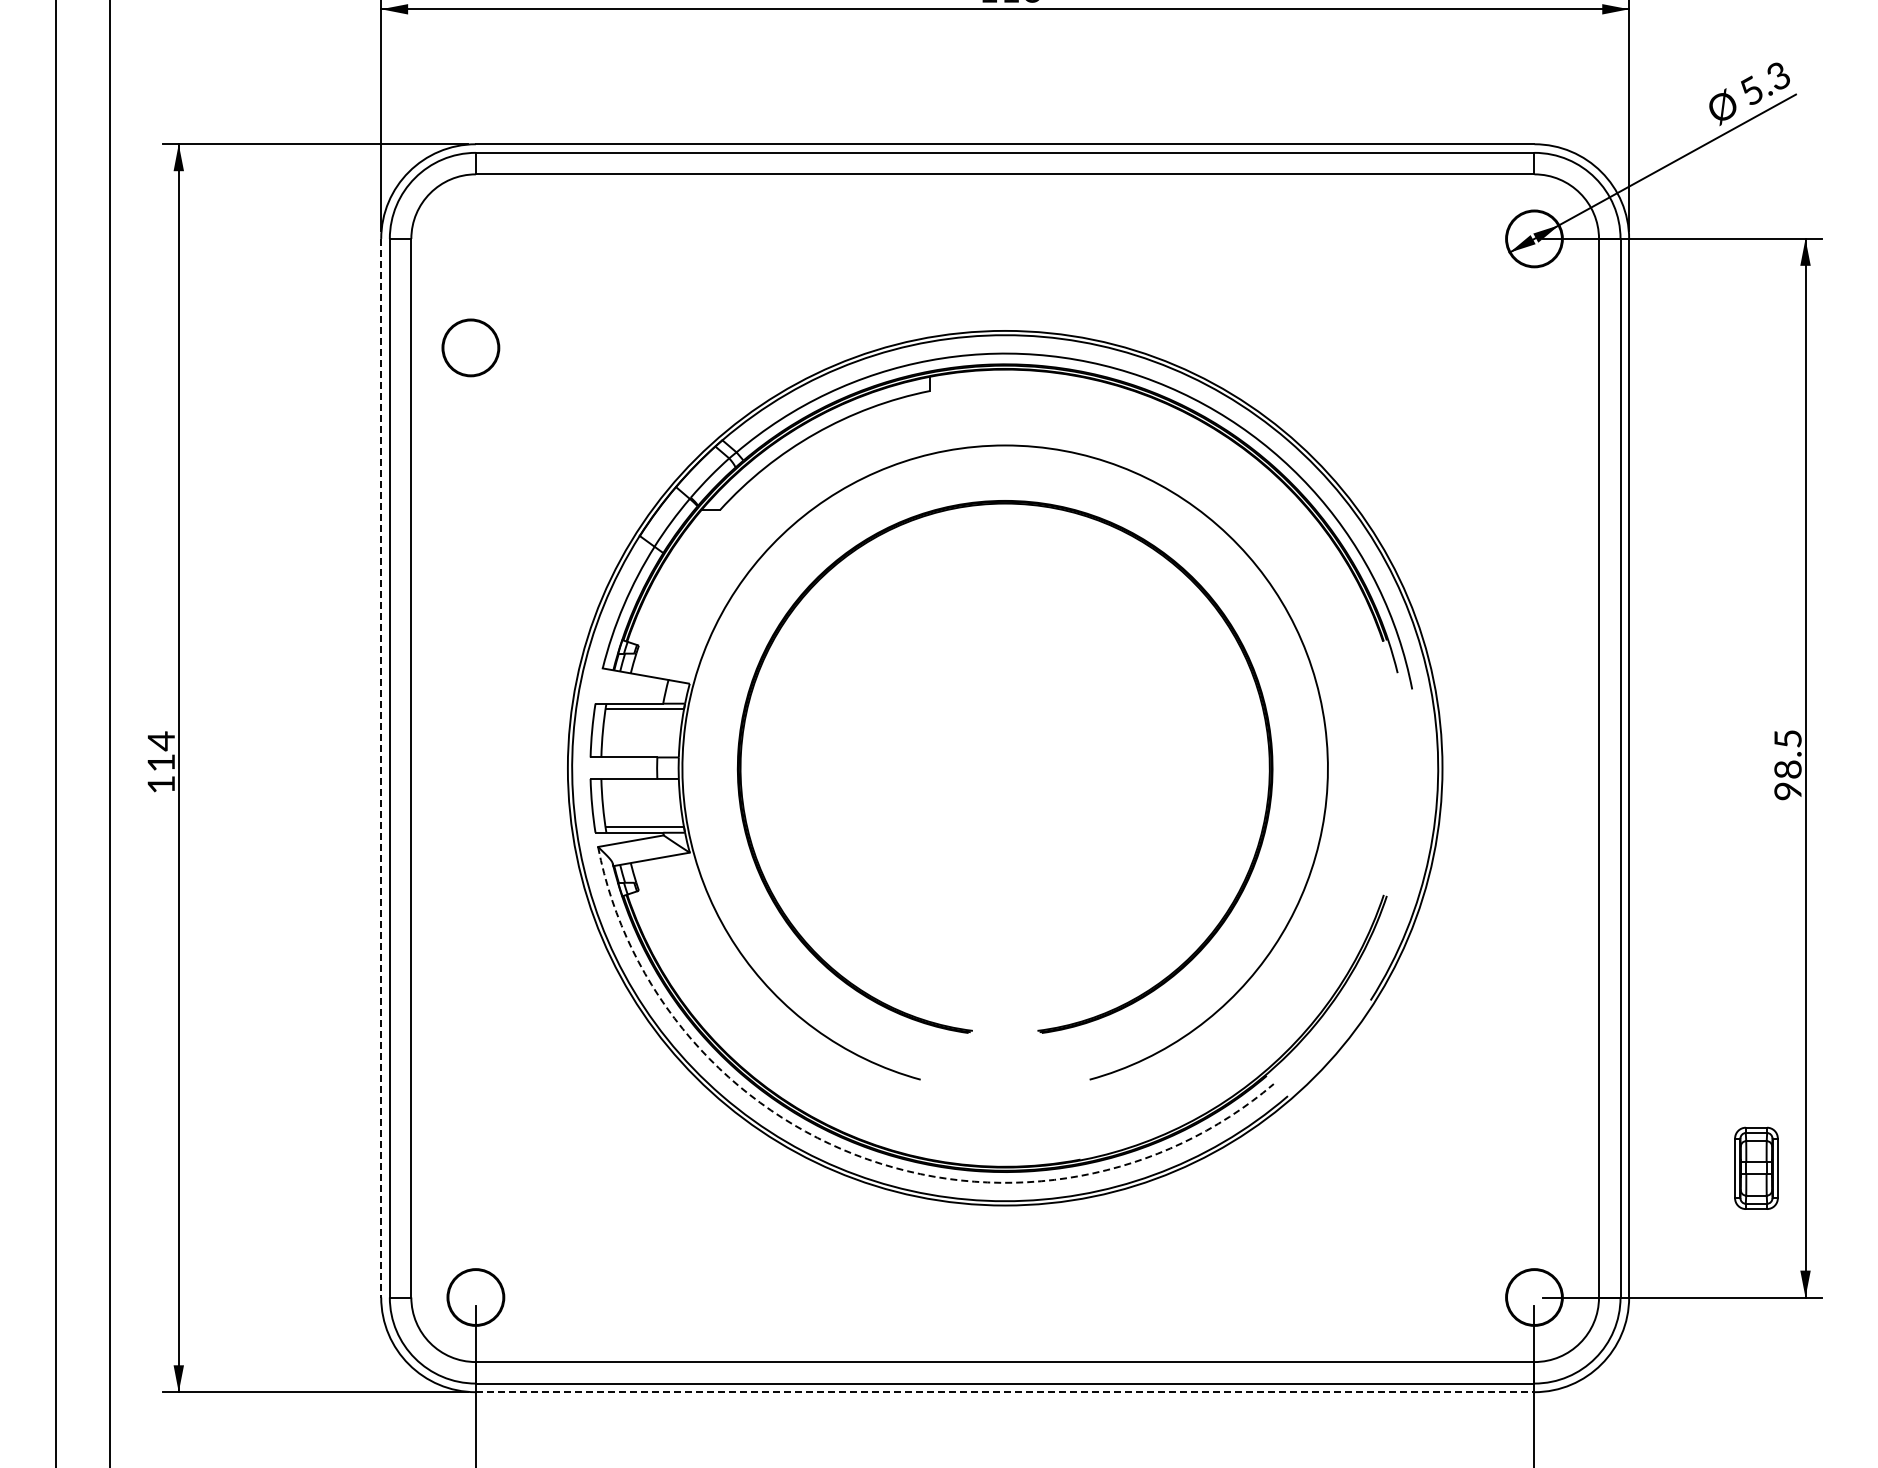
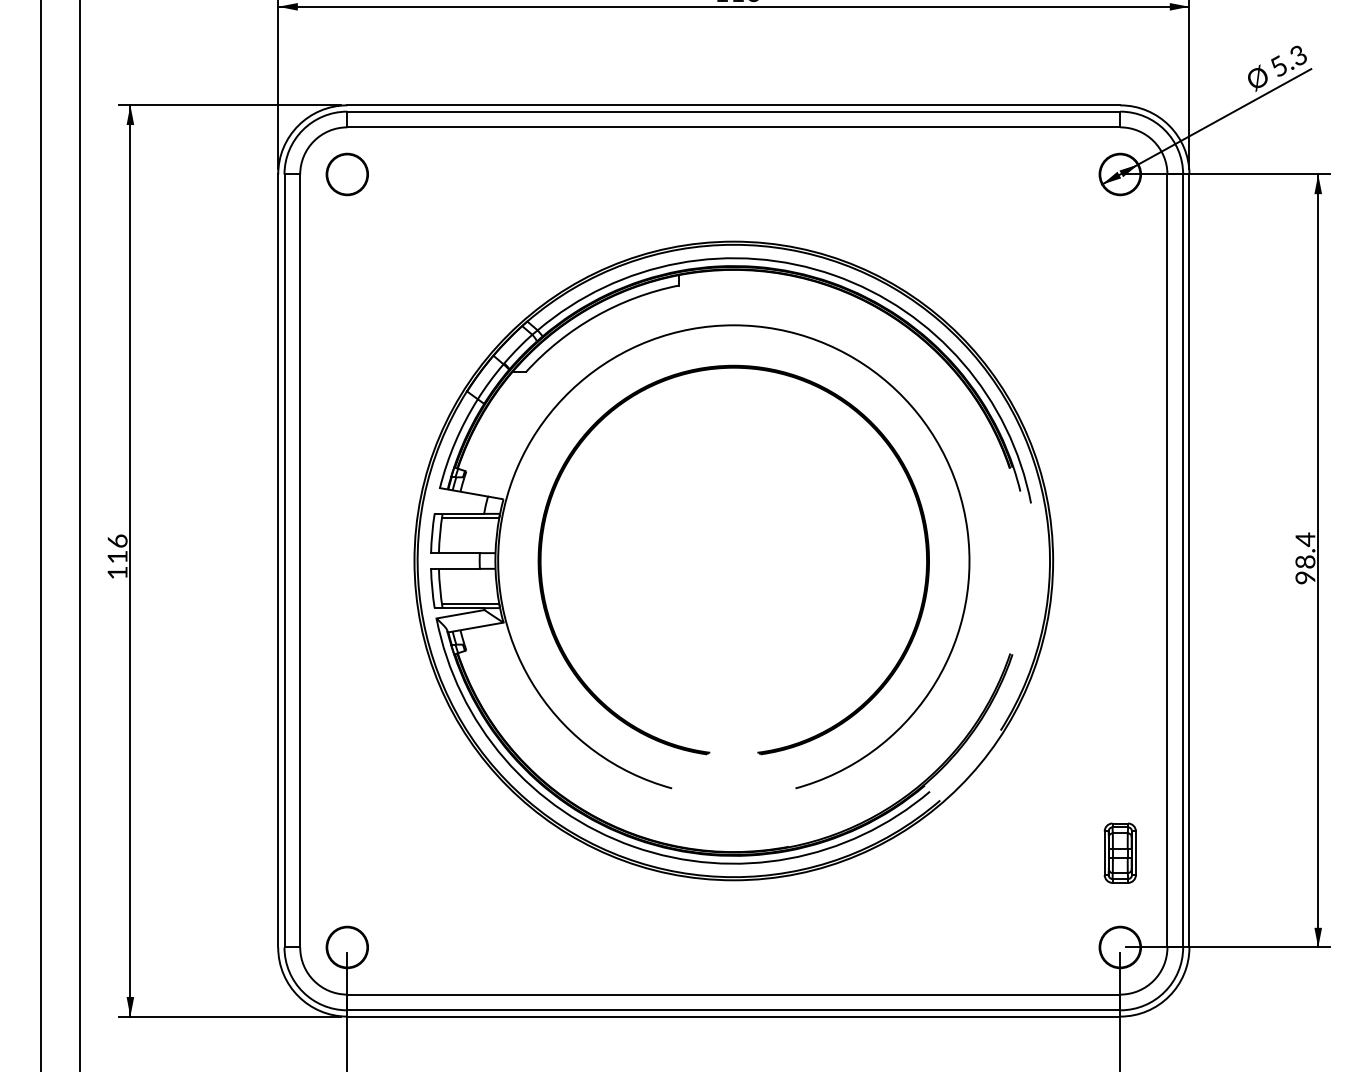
part: (470, 347) -> (347, 174), moved
text: (1787, 739) -> (1305, 540), 98.5 -> 98.4
text: (161, 741) -> (117, 541), 114 -> 116
line: (381, 768) -> (278, 561), dashed -> solid
arc: (867, 1159) -> (633, 846), dashed -> solid
part: (1756, 1167) -> (1120, 852), moved
line: (1005, 1392) -> (734, 1016), dashed -> solid

